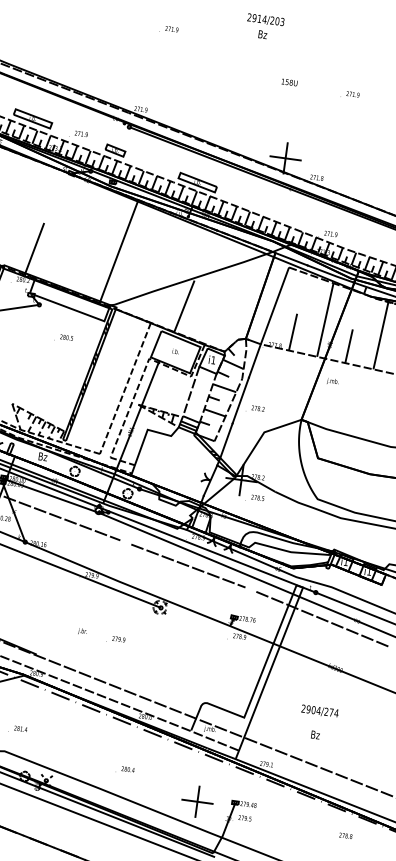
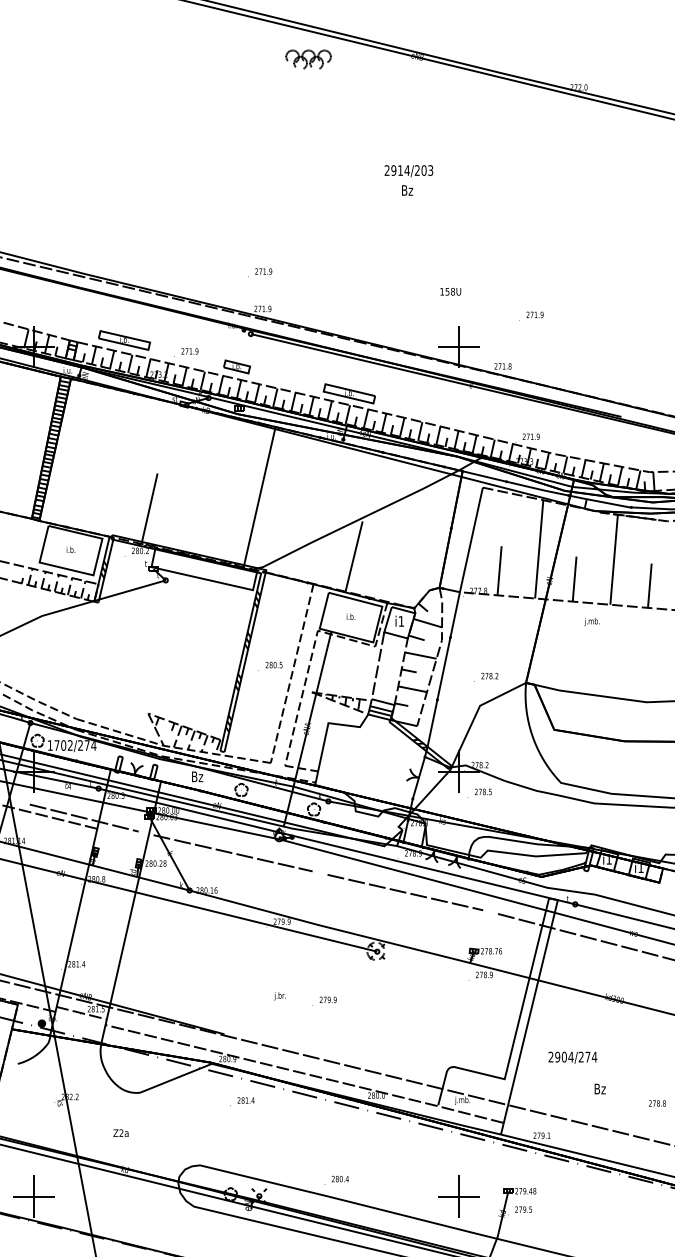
text: (169, 29) -> (260, 272), moved
text: (289, 82) -> (450, 291), moved
text: (350, 94) -> (531, 315), moved
text: (63, 337) -> (270, 665), moved
text: (332, 381) -> (591, 621), moved
text: (255, 409) -> (486, 677), moved
text: (319, 711) -> (572, 1057), moved
text: (18, 729) -> (242, 1101), moved
text: (125, 769) -> (336, 1179), moved
text: (345, 835) -> (657, 1103), moved

